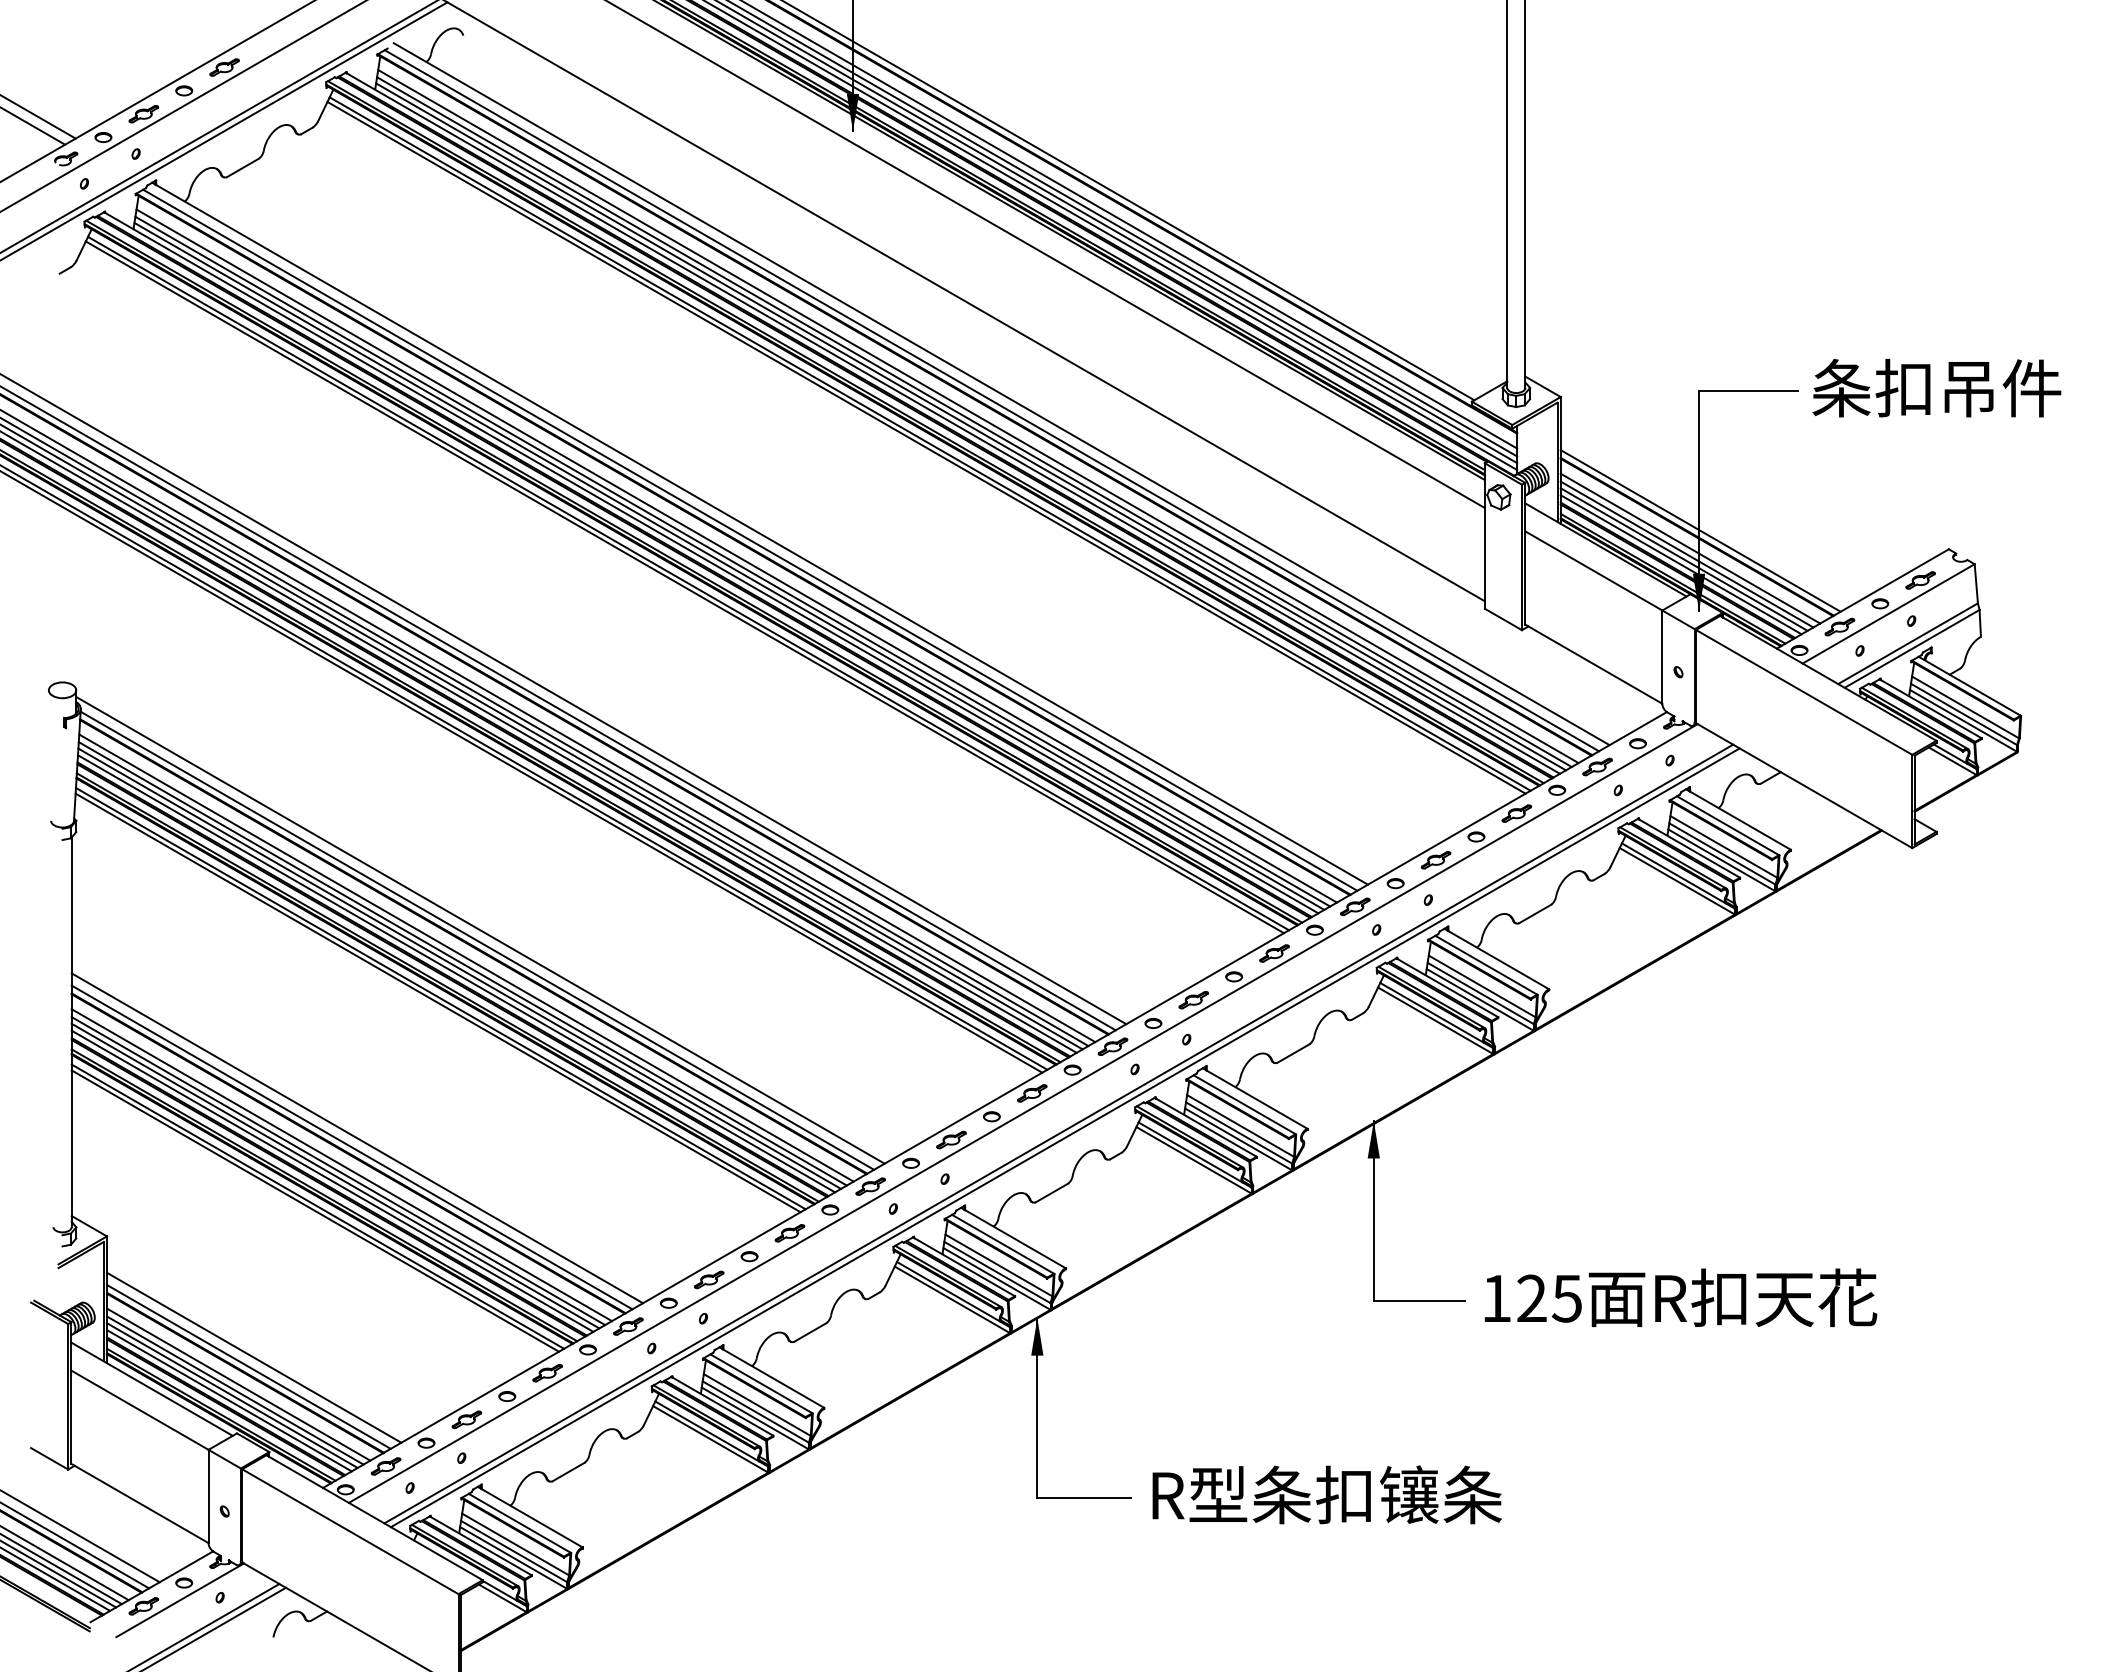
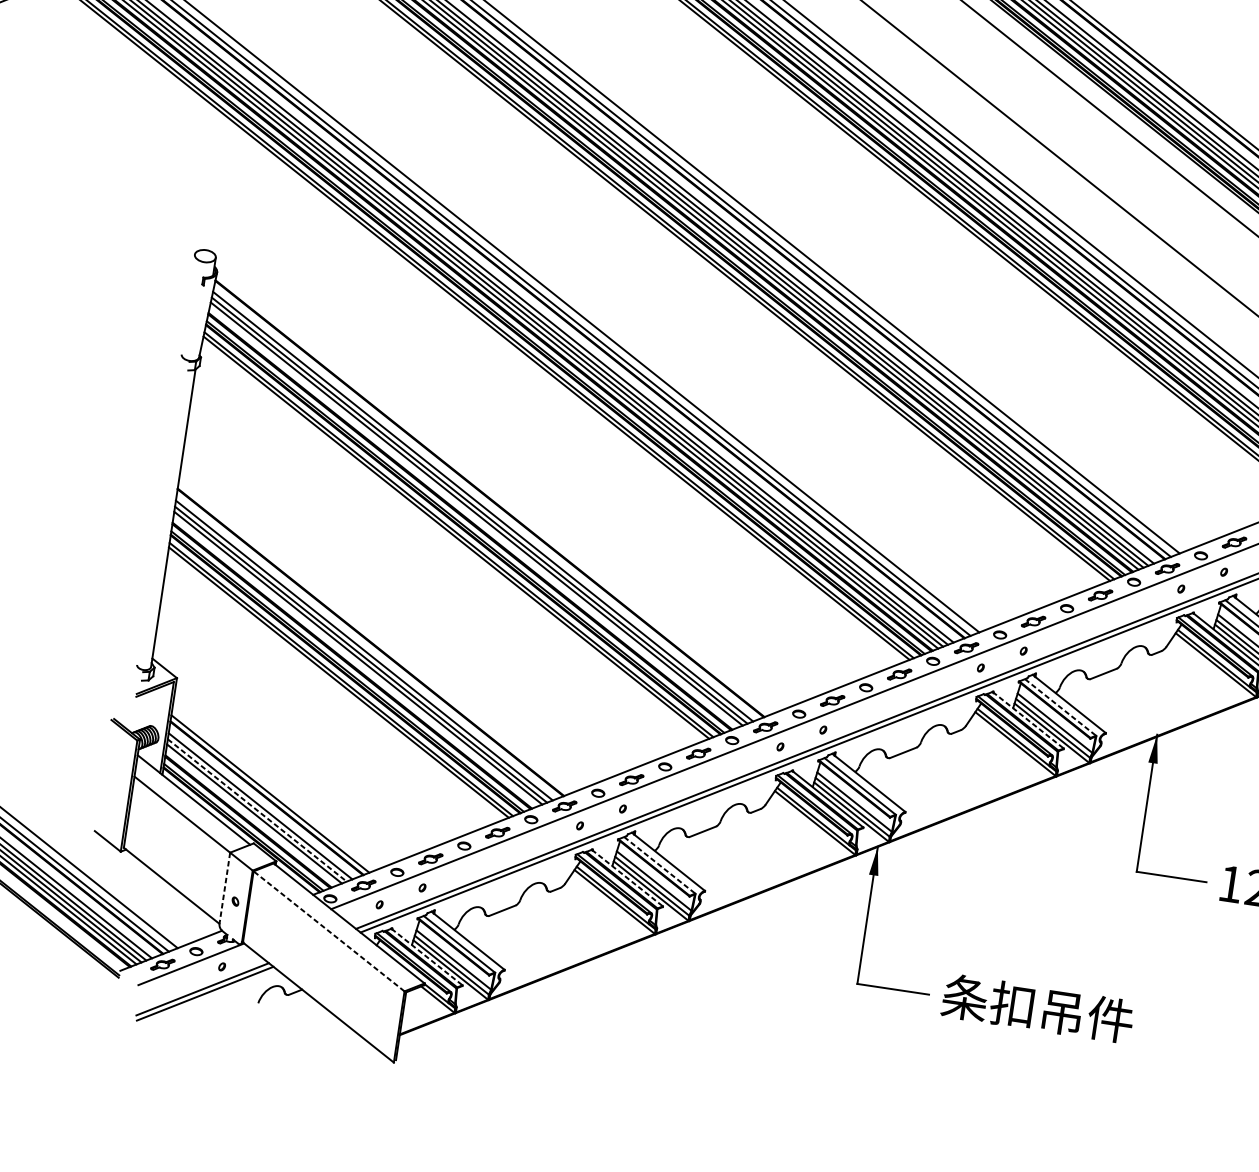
line: (480, 929) -> (497, 486), removed
line: (477, 940) -> (493, 494), removed
line: (456, 973) -> (473, 517), removed
line: (1244, 1104) -> (1060, 707), solid -> dashed
line: (1205, 1127) -> (1028, 720), solid -> dashed
line: (357, 1138) -> (379, 631), removed
line: (351, 1147) -> (373, 638), removed
line: (332, 1180) -> (355, 661), removed
line: (254, 1357) -> (275, 787), removed
line: (761, 1384) -> (659, 865), solid -> dashed
line: (235, 1390) -> (257, 810), solid -> dashed
line: (229, 1400) -> (251, 817), removed
line: (722, 1406) -> (627, 878), solid -> dashed
text: (1324, 1494) -> (1077, 1014), R型条扣镶条 -> 条扣吊件
line: (208, 1496) -> (224, 888), solid -> dashed
line: (350, 1531) -> (329, 931), solid -> dashed
line: (480, 1545) -> (426, 956), solid -> dashed

